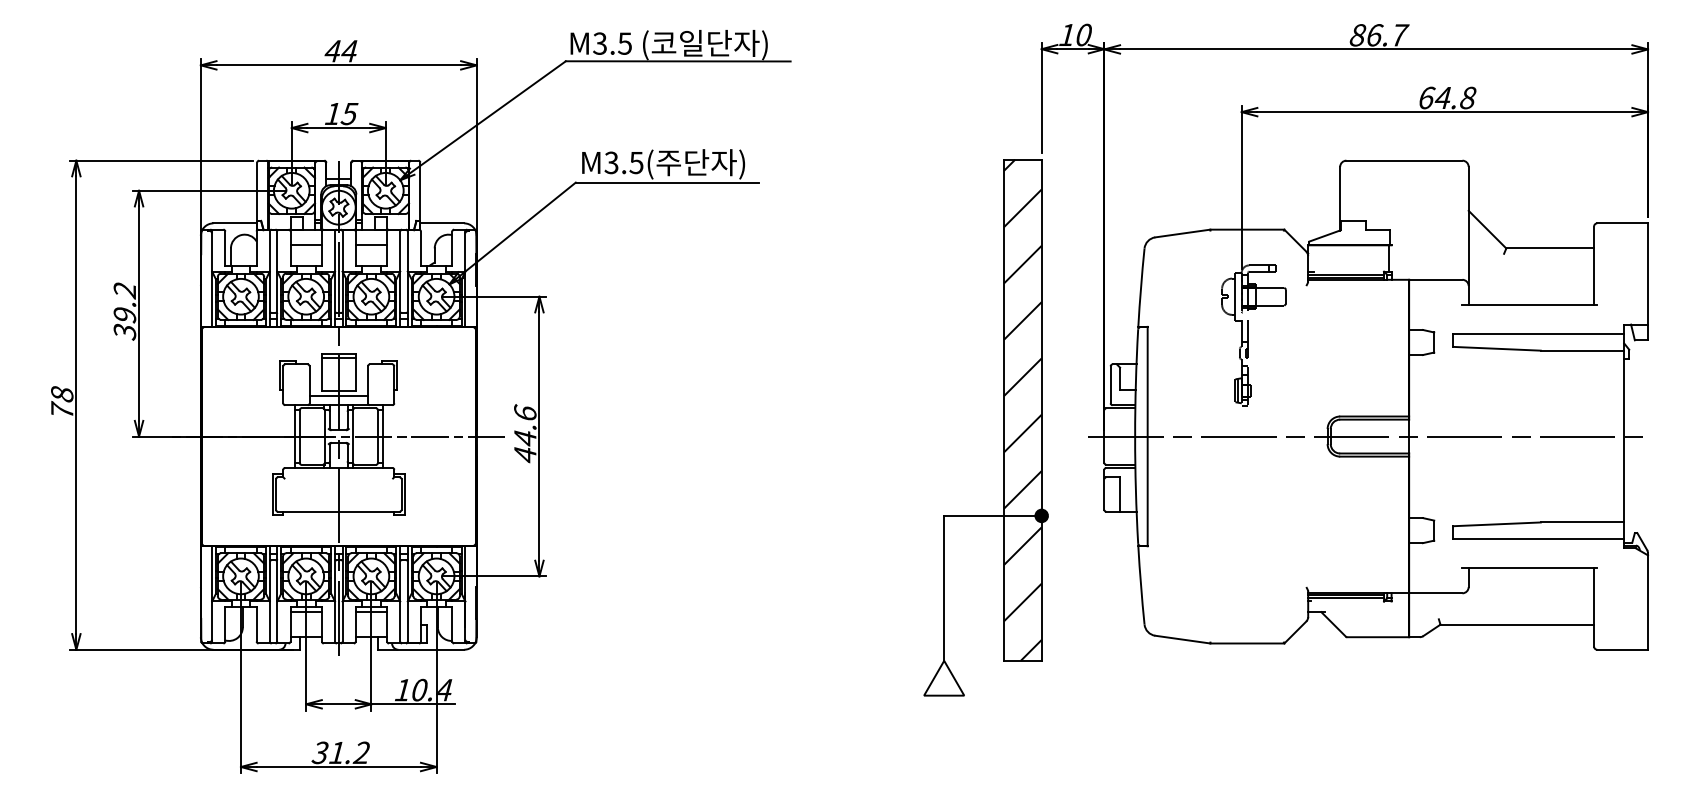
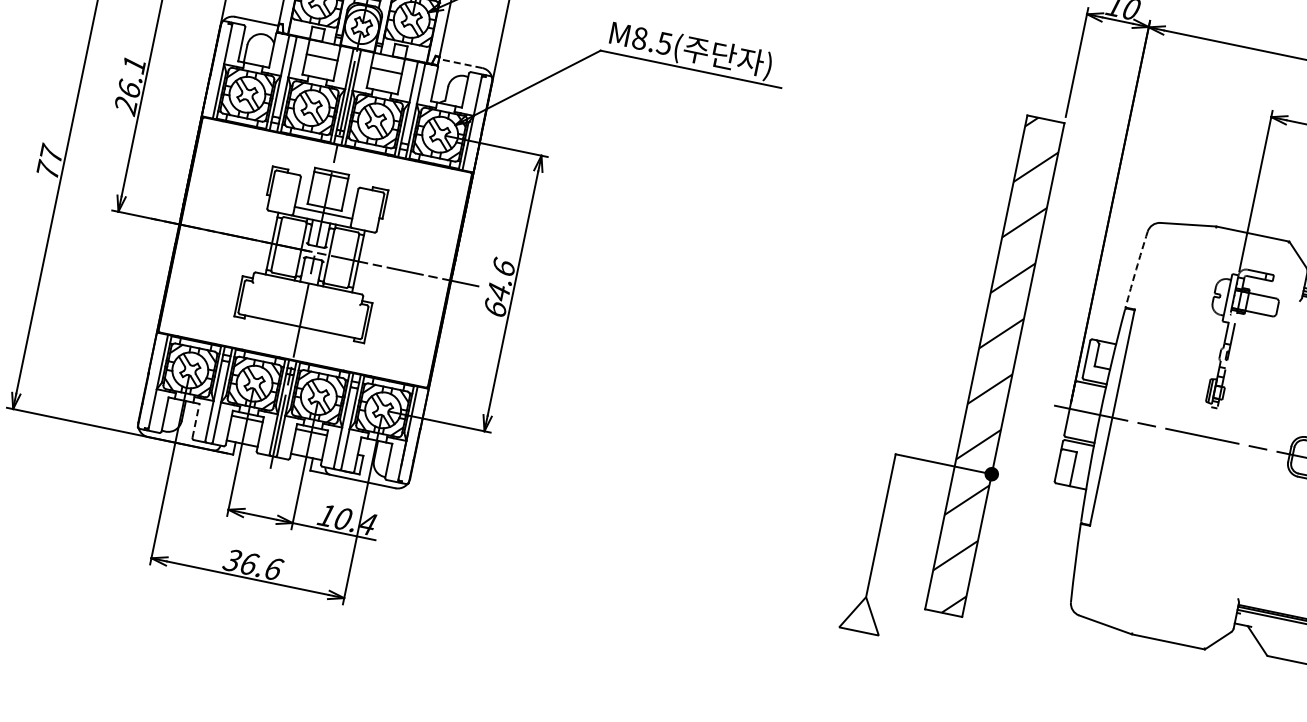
text: (611, 162) -> (639, 38), M3.5( -> M8.5(
line: (442, 223) -> (460, 63), solid -> dashed
arc: (1141, 287) -> (1136, 269), solid -> dashed
text: (124, 311) -> (129, 85), 39.2 -> 26.1
text: (62, 393) -> (51, 153), 78 -> 77
text: (525, 454) -> (495, 308), 44.6 -> 64.6
line: (256, 623) -> (196, 419), solid -> dashed
text: (350, 752) -> (262, 566), 31.2 -> 36.6

